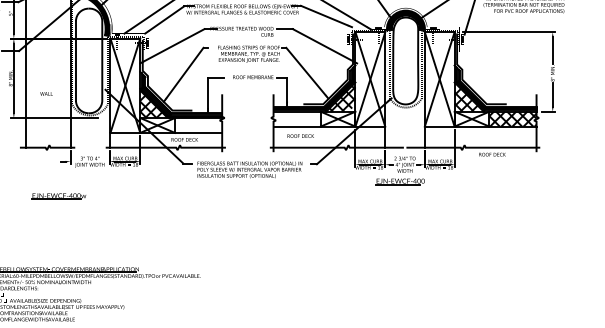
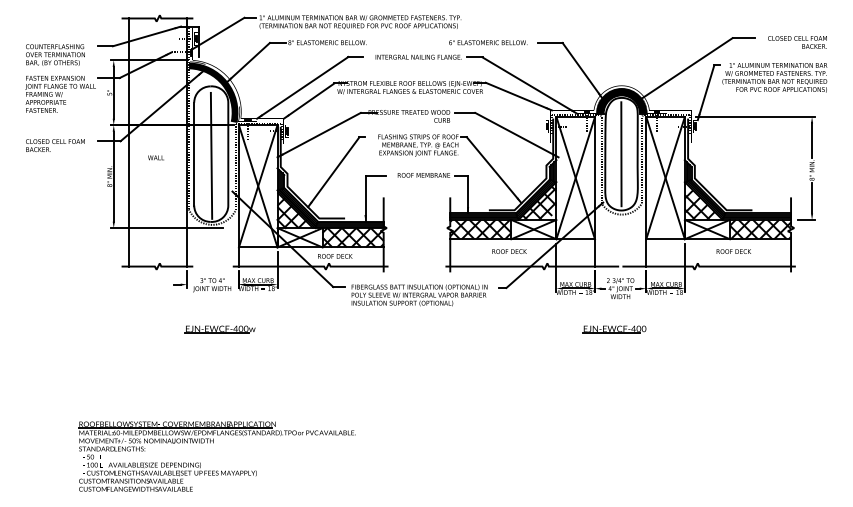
line: (89, 61) -> (211, 155), added
line: (405, 61) -> (621, 154), added
text: (46, 93) -> (155, 157), moved
hatch: (296, 119) -> (480, 229), added
hatch: (198, 125) -> (352, 237), added
text: (300, 136) -> (509, 251), moved
text: (492, 154) -> (733, 251), moved
part: (400, 181) -> (614, 329), moved
part: (58, 196) -> (219, 329), moved

